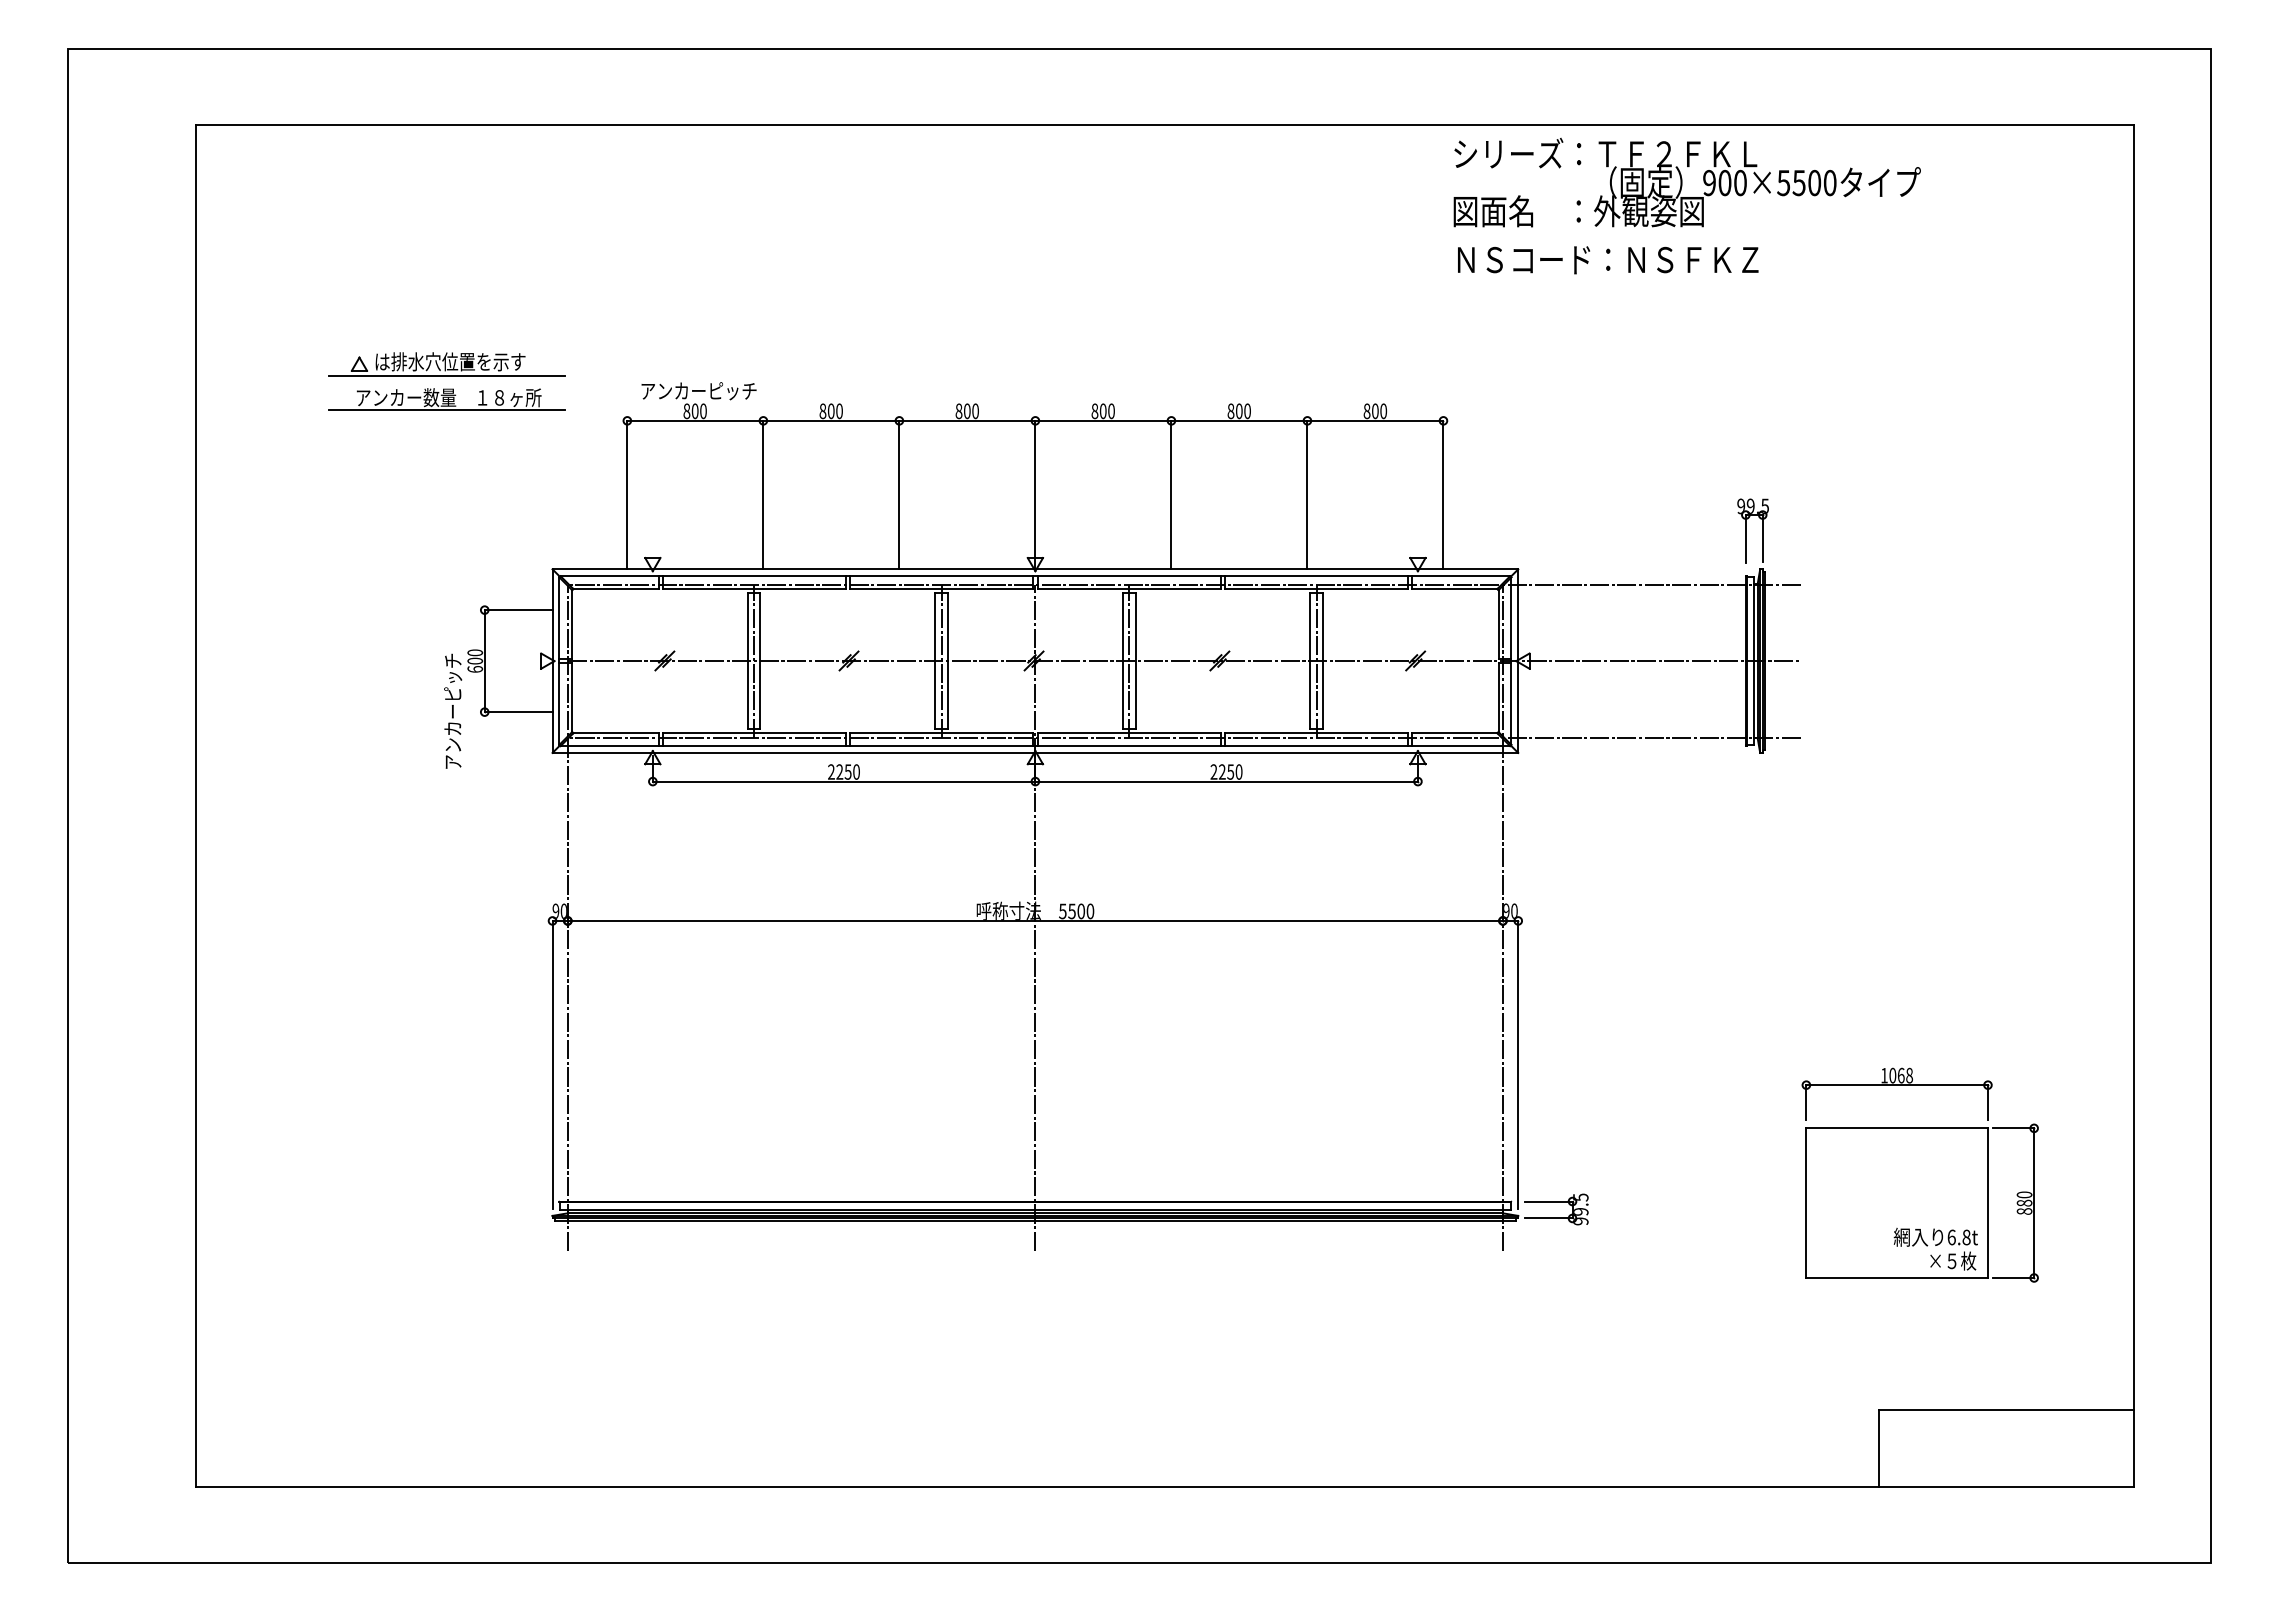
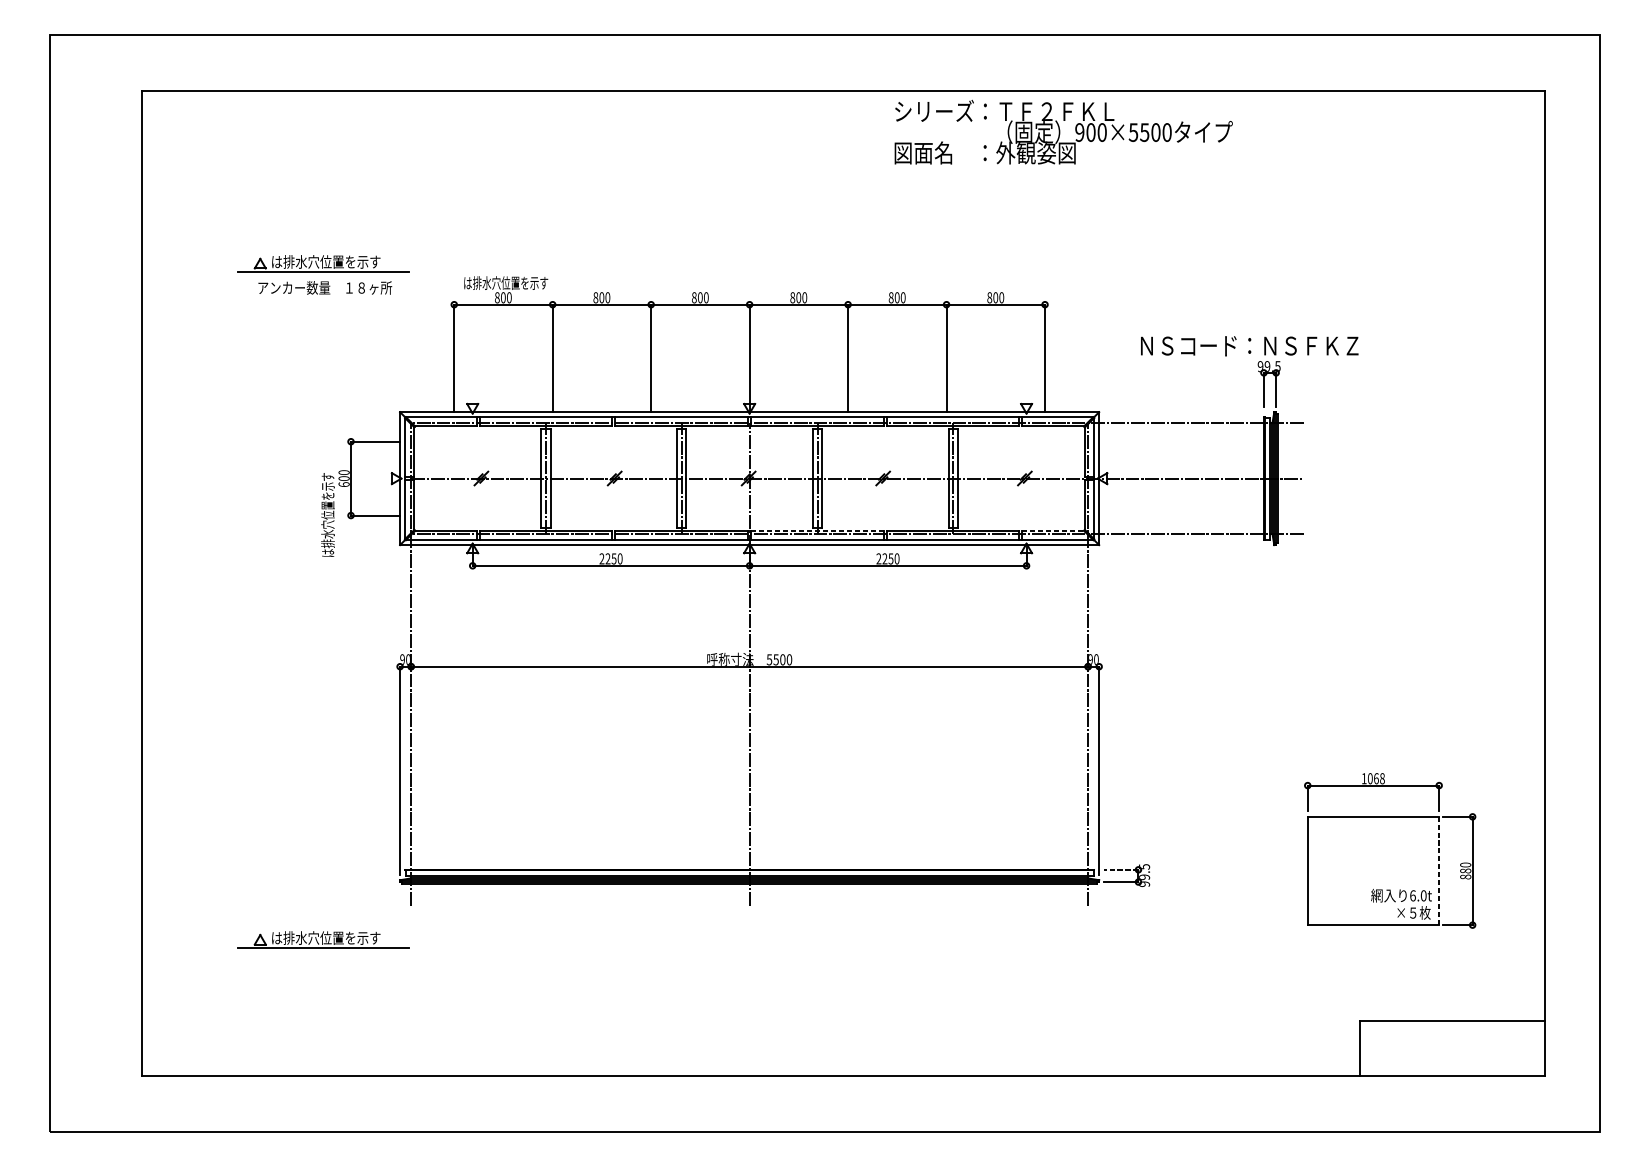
text: (1686, 182) -> (1063, 132), moved
text: (1608, 260) -> (1249, 346), moved
text: (699, 390) -> (506, 282), アンカーピッチ -> は排水穴位置を示す
line: (446, 410) -> (323, 297), removed
text: (452, 711) -> (327, 515), アンカーピッチ -> は排水穴位置を示す
line: (1129, 733) -> (817, 531), solid -> dashed
line: (1454, 733) -> (1053, 531), solid -> dashed
line: (1548, 1201) -> (1121, 869), solid -> dashed
line: (1987, 1203) -> (1438, 871), solid -> dashed
text: (1966, 1237) -> (1423, 895), 6.8t -> 6.0t
part: (446, 1298) -> (323, 940), added

